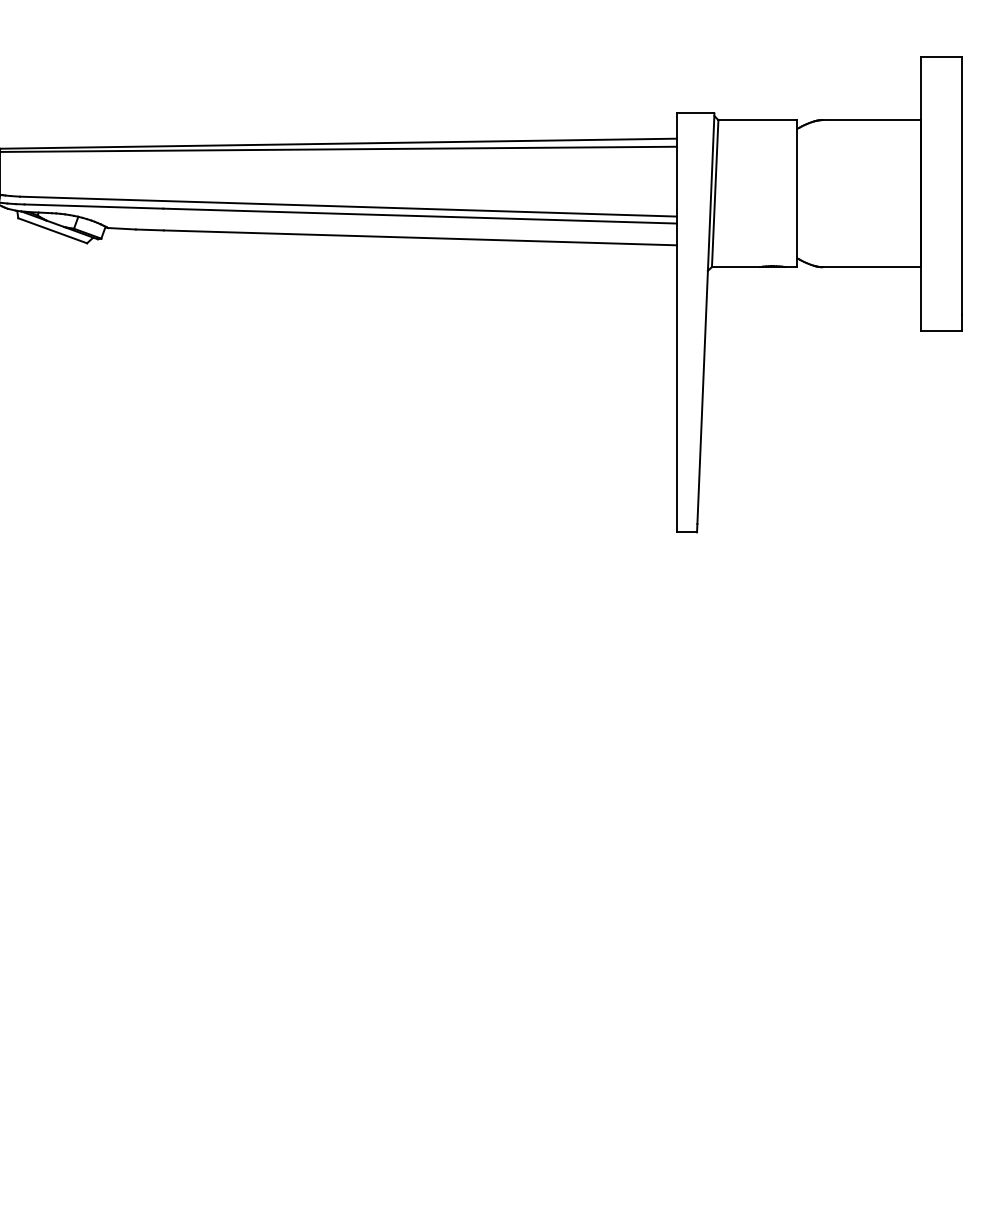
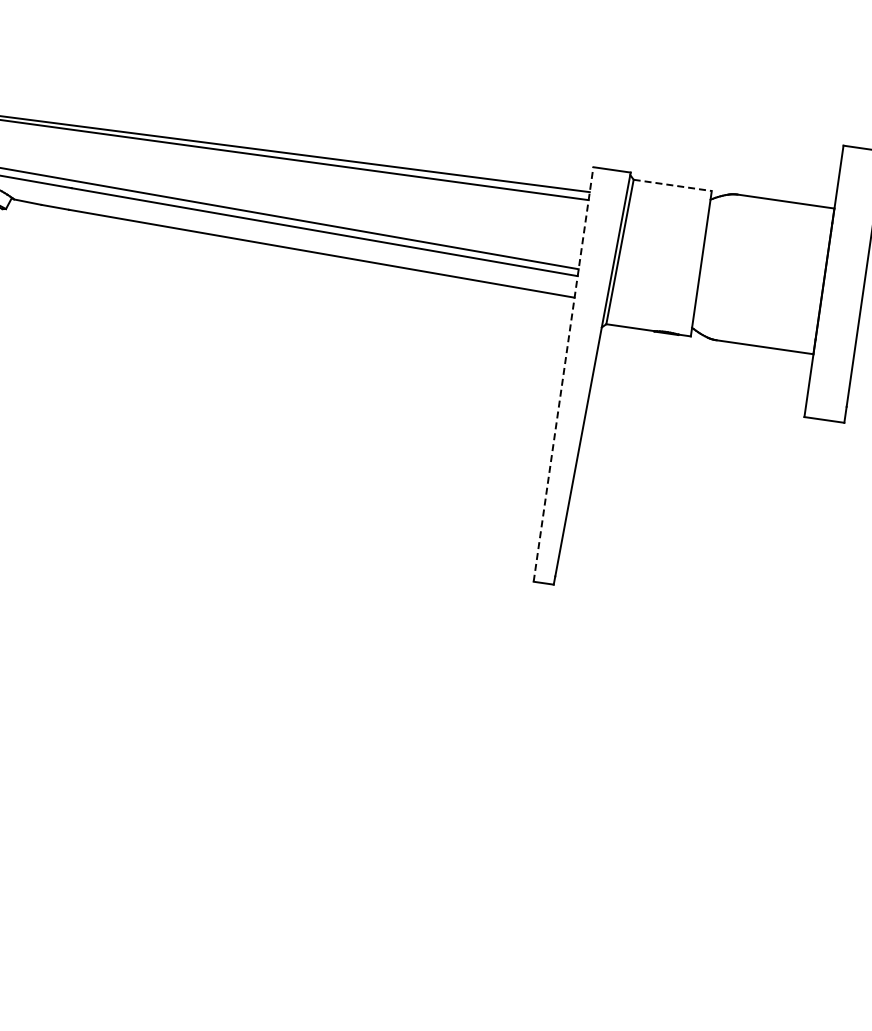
line: (758, 120) -> (673, 185), solid -> dashed
line: (676, 322) -> (563, 374), solid -> dashed

